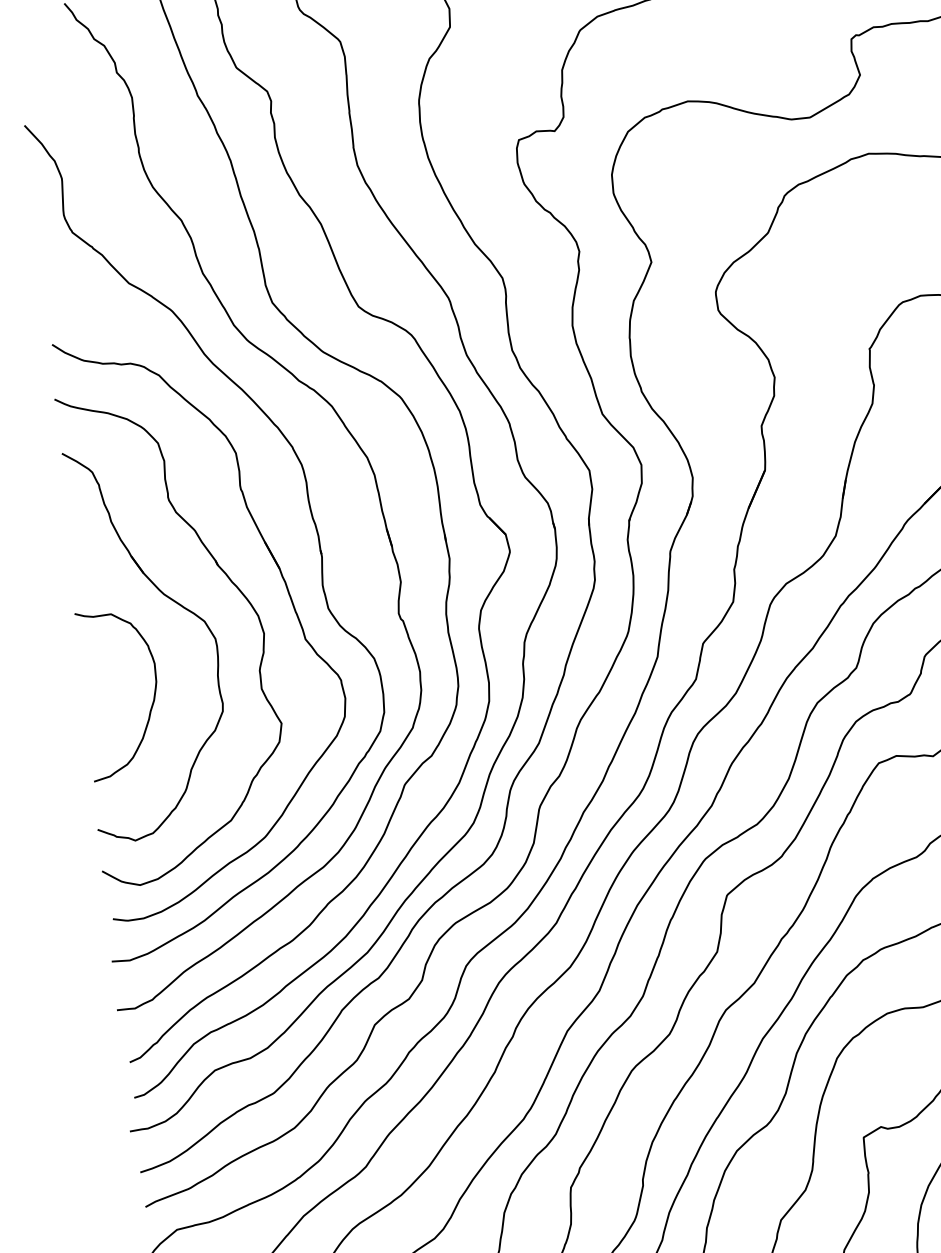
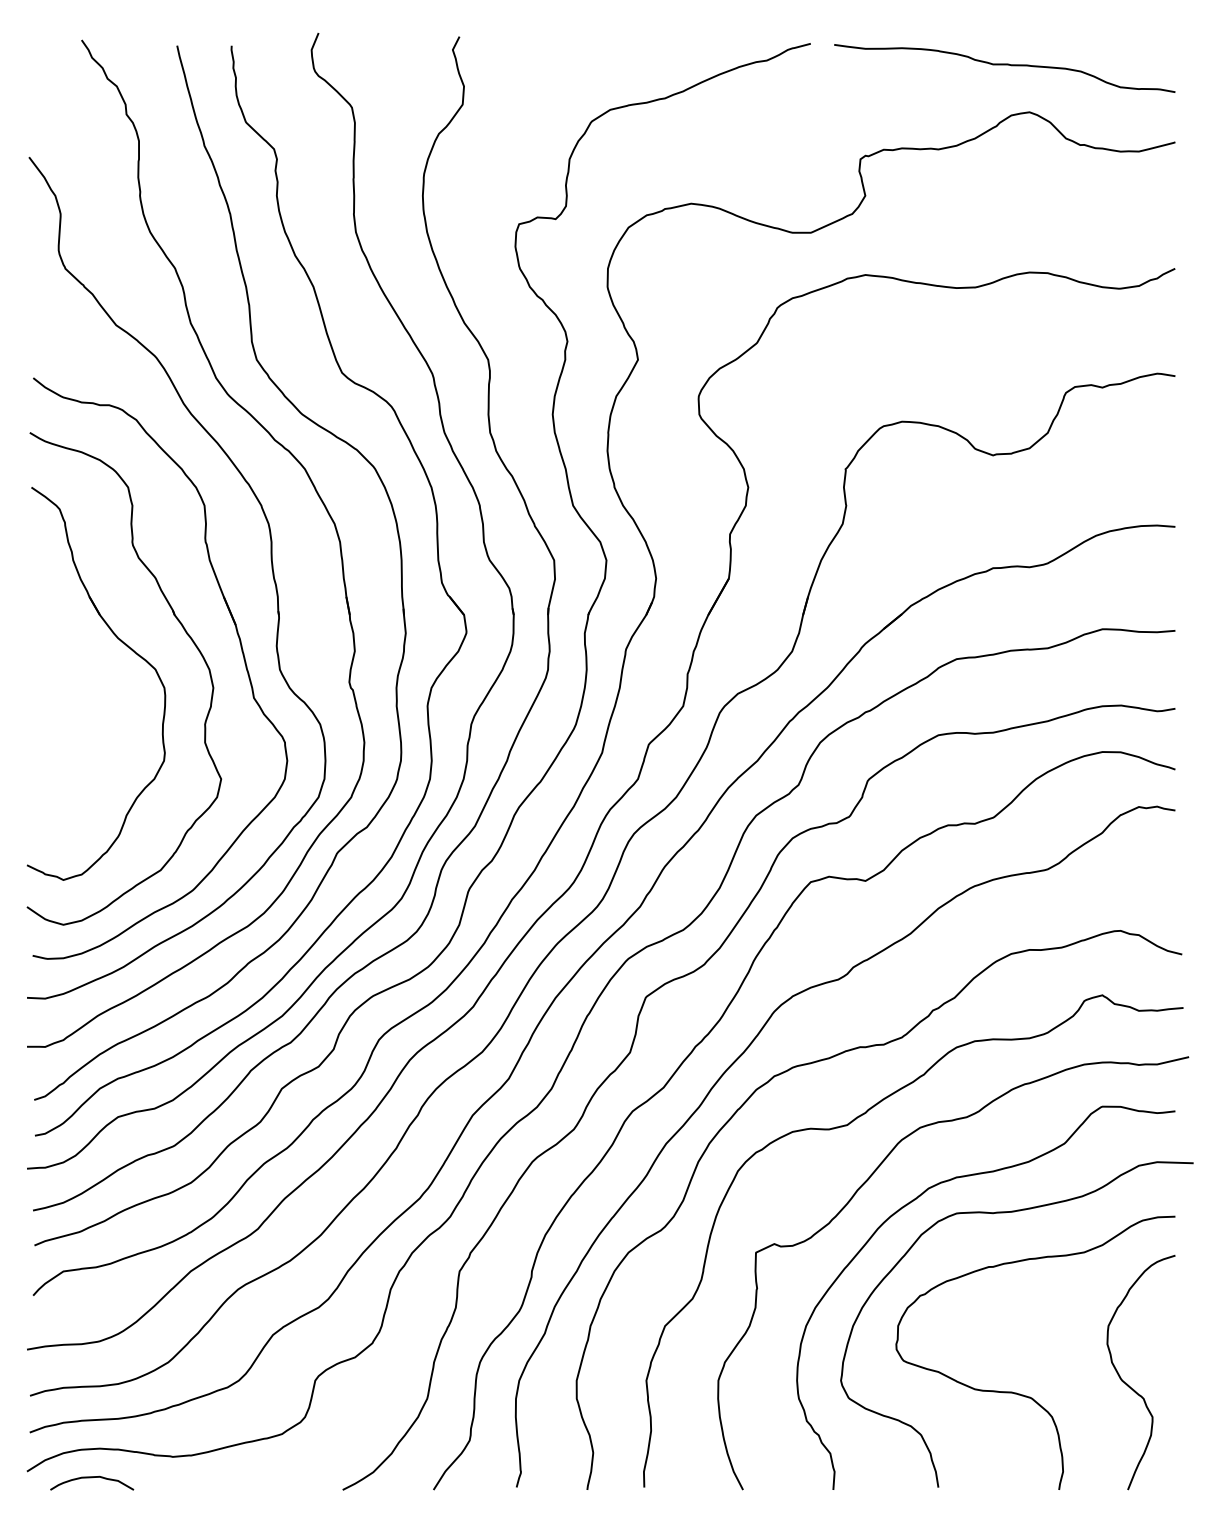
curve: (151, 705) -> (93, 747), removed

